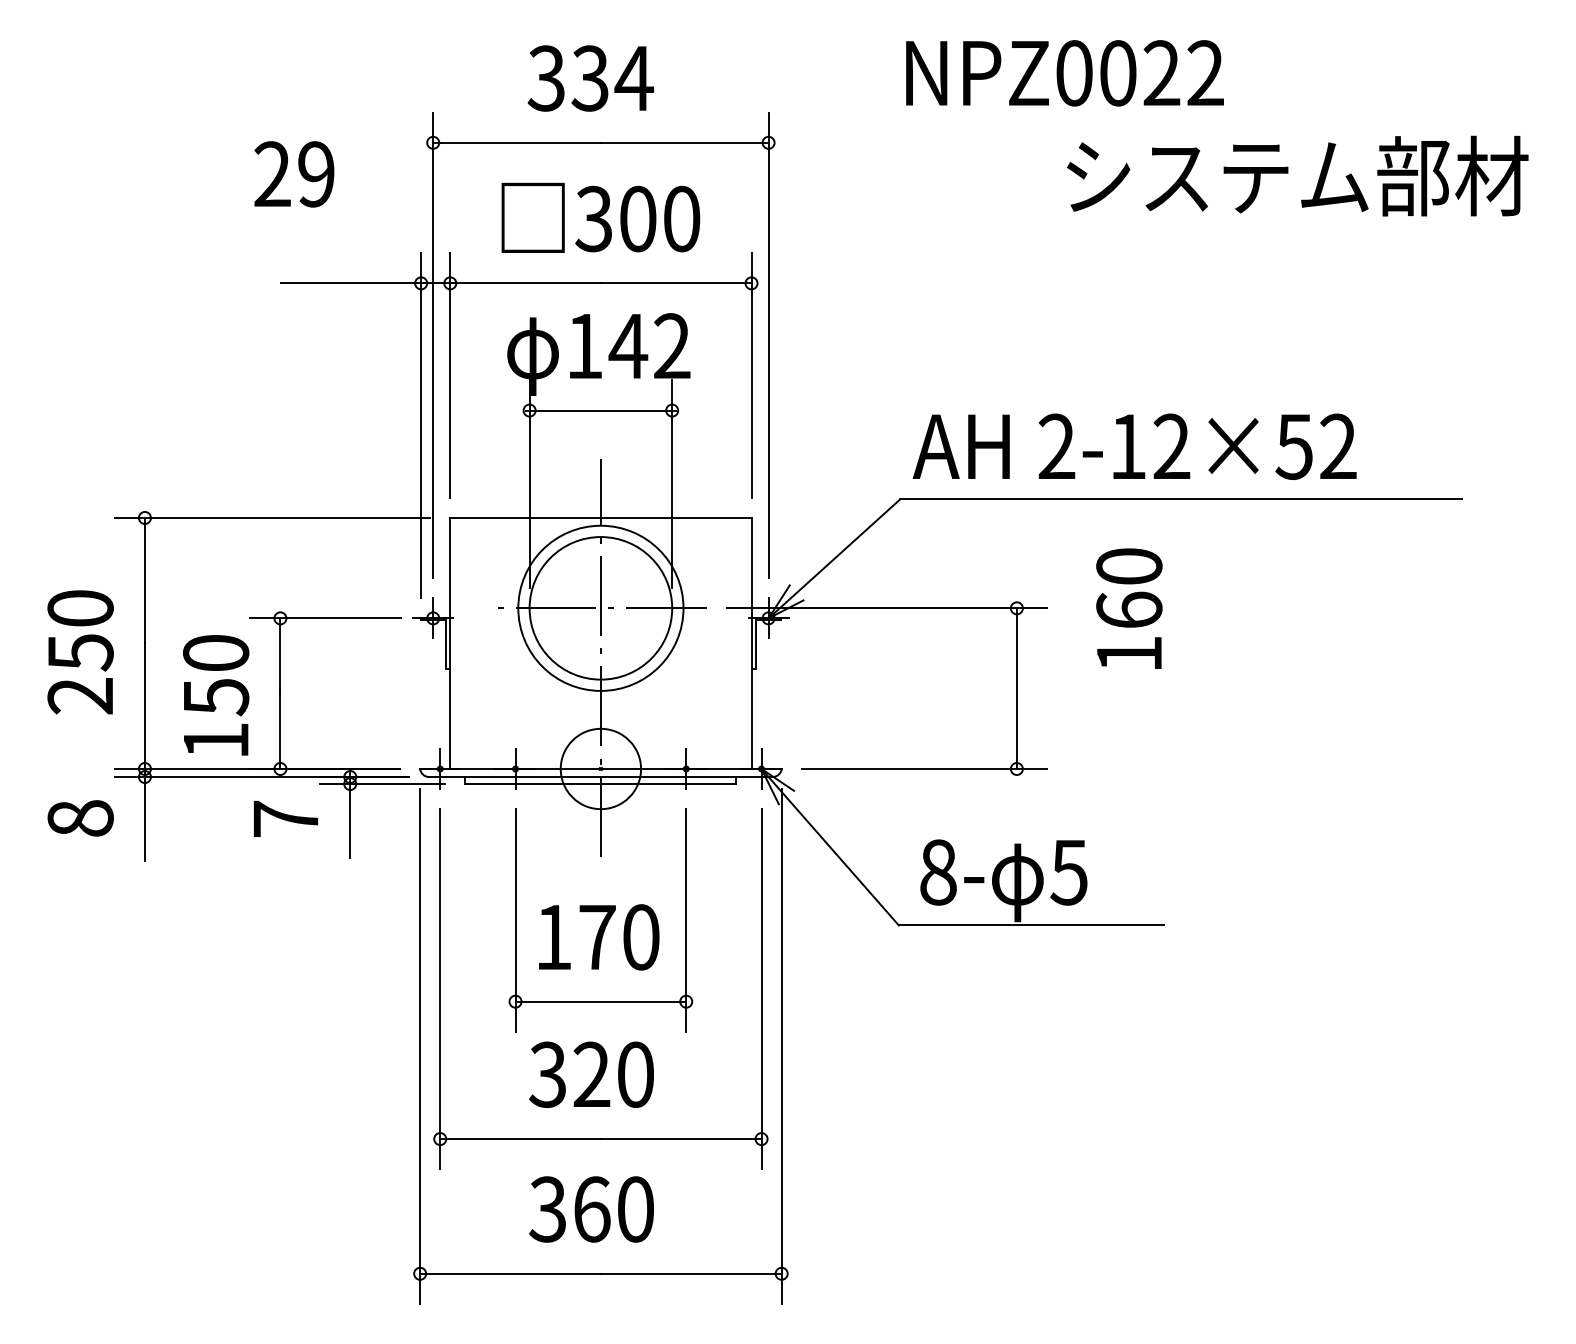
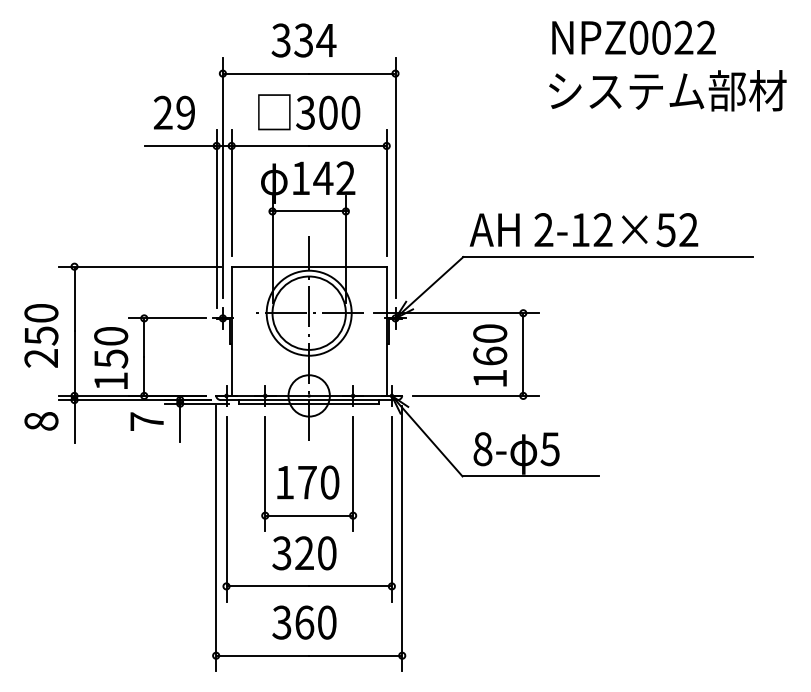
text: (1063, 72) -> (633, 37), moved
text: (294, 173) -> (174, 112), moved
text: (1129, 608) -> (490, 355), moved

